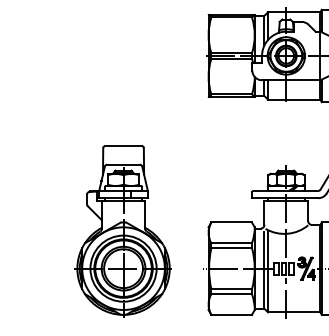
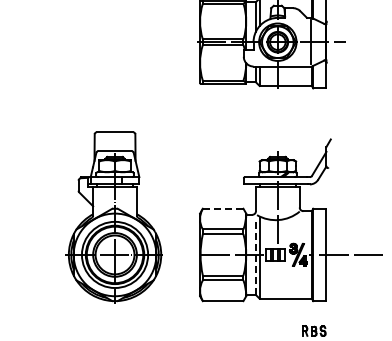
line: (232, 222) -> (223, 208), solid -> dashed
line: (264, 270) -> (255, 256), solid -> dashed
line: (286, 298) -> (277, 284), removed

